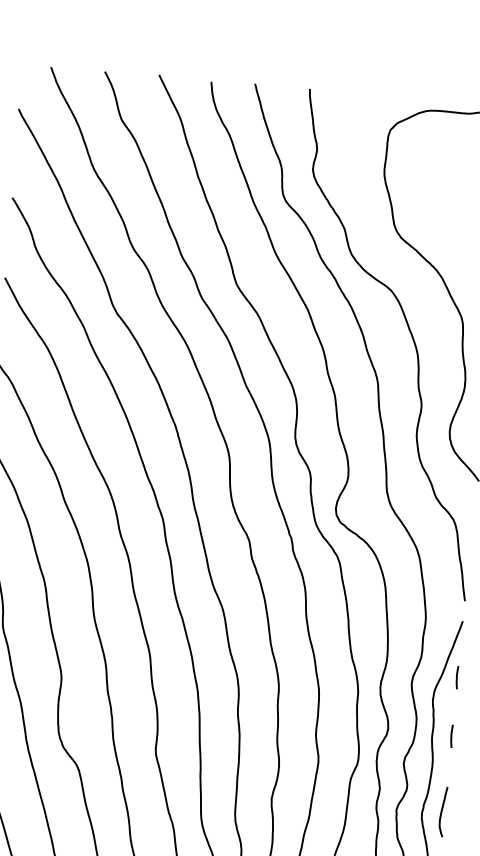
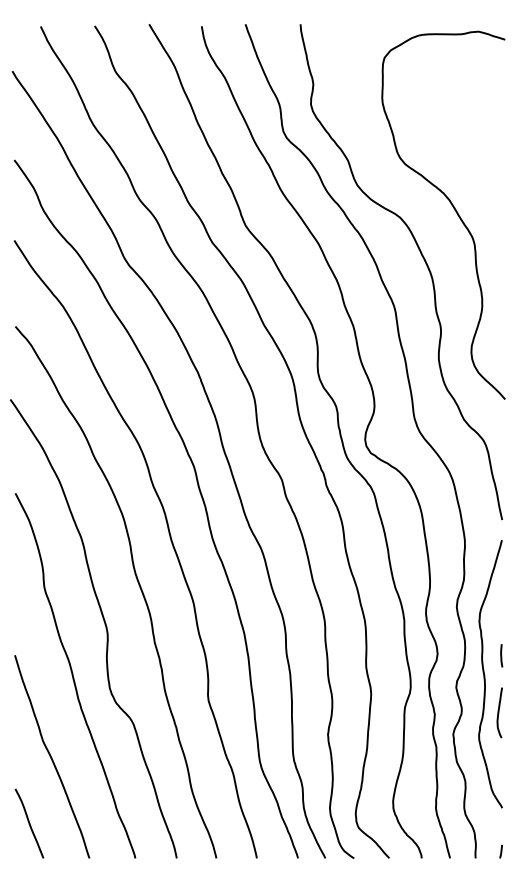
line: (457, 677) -> (501, 596), removed
curve: (442, 811) -> (499, 712), moved

